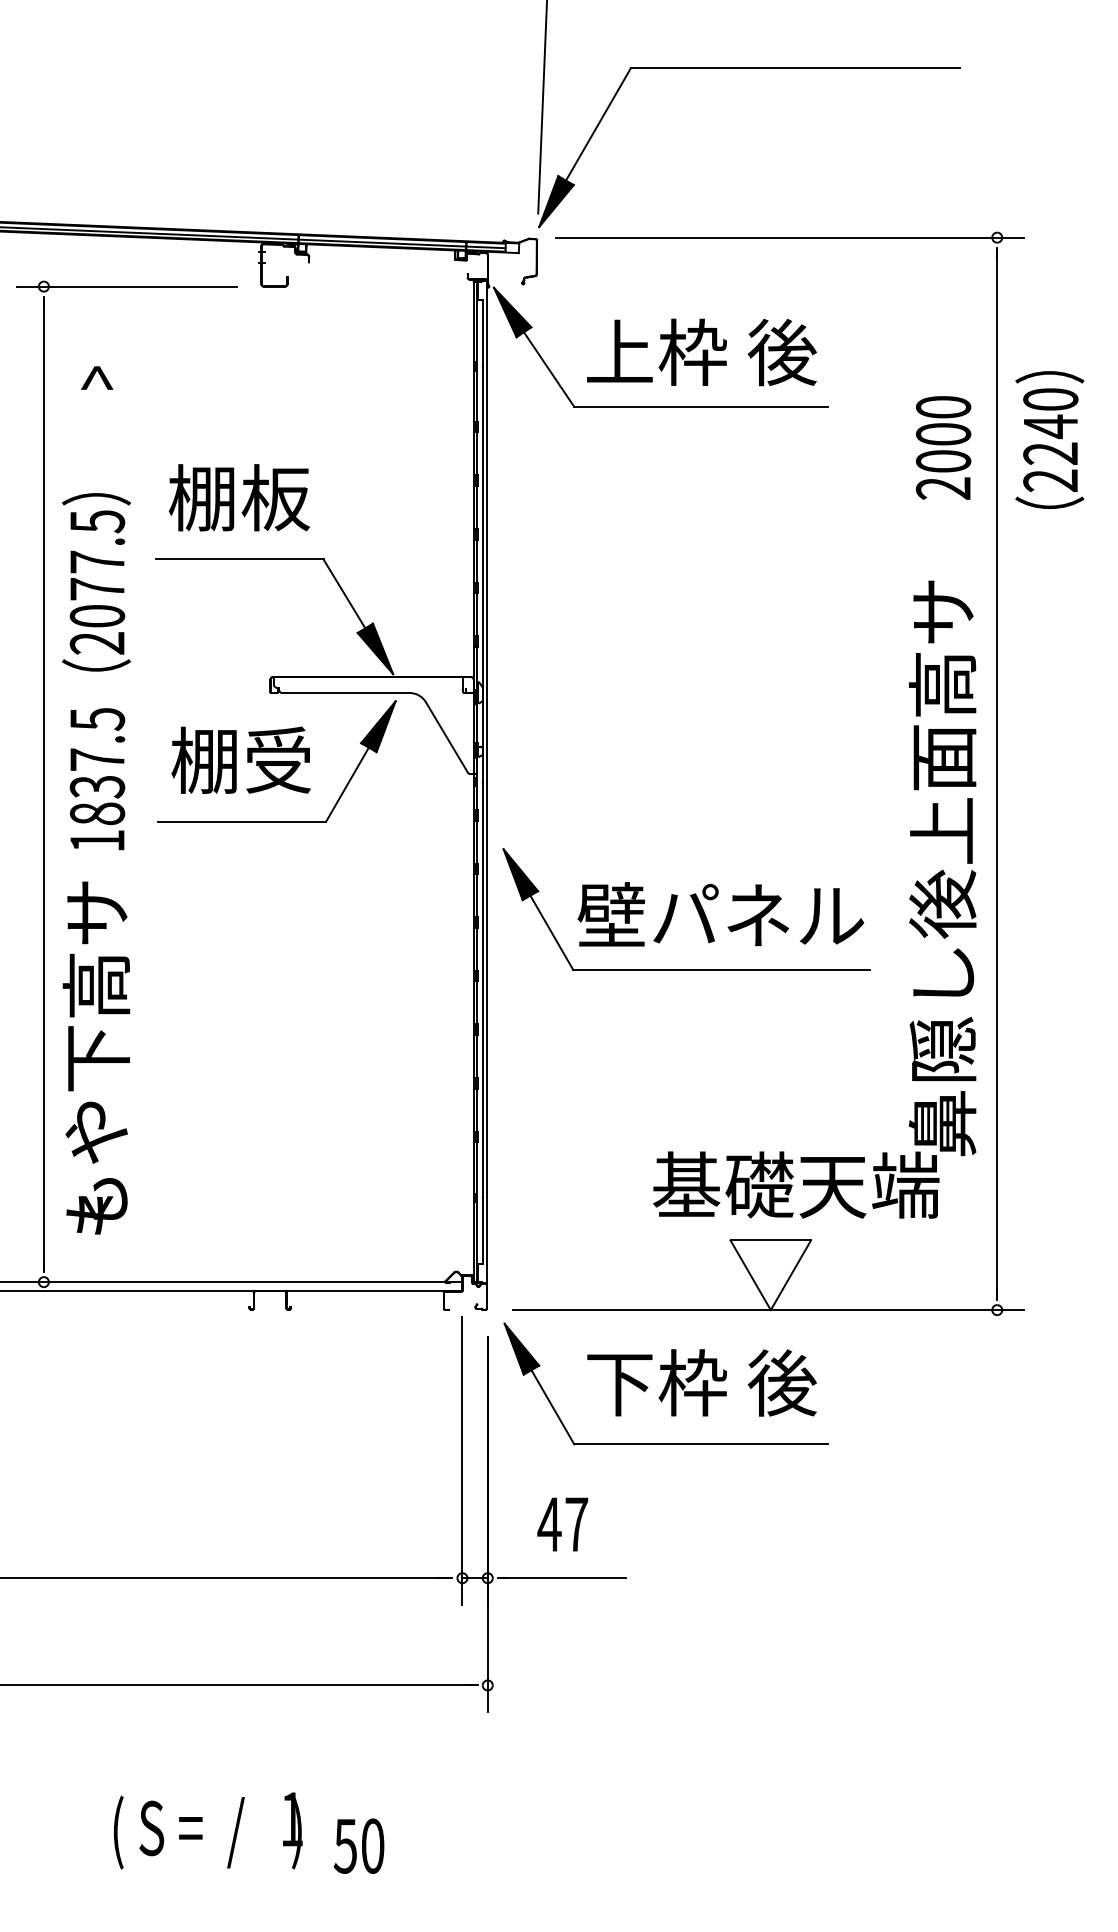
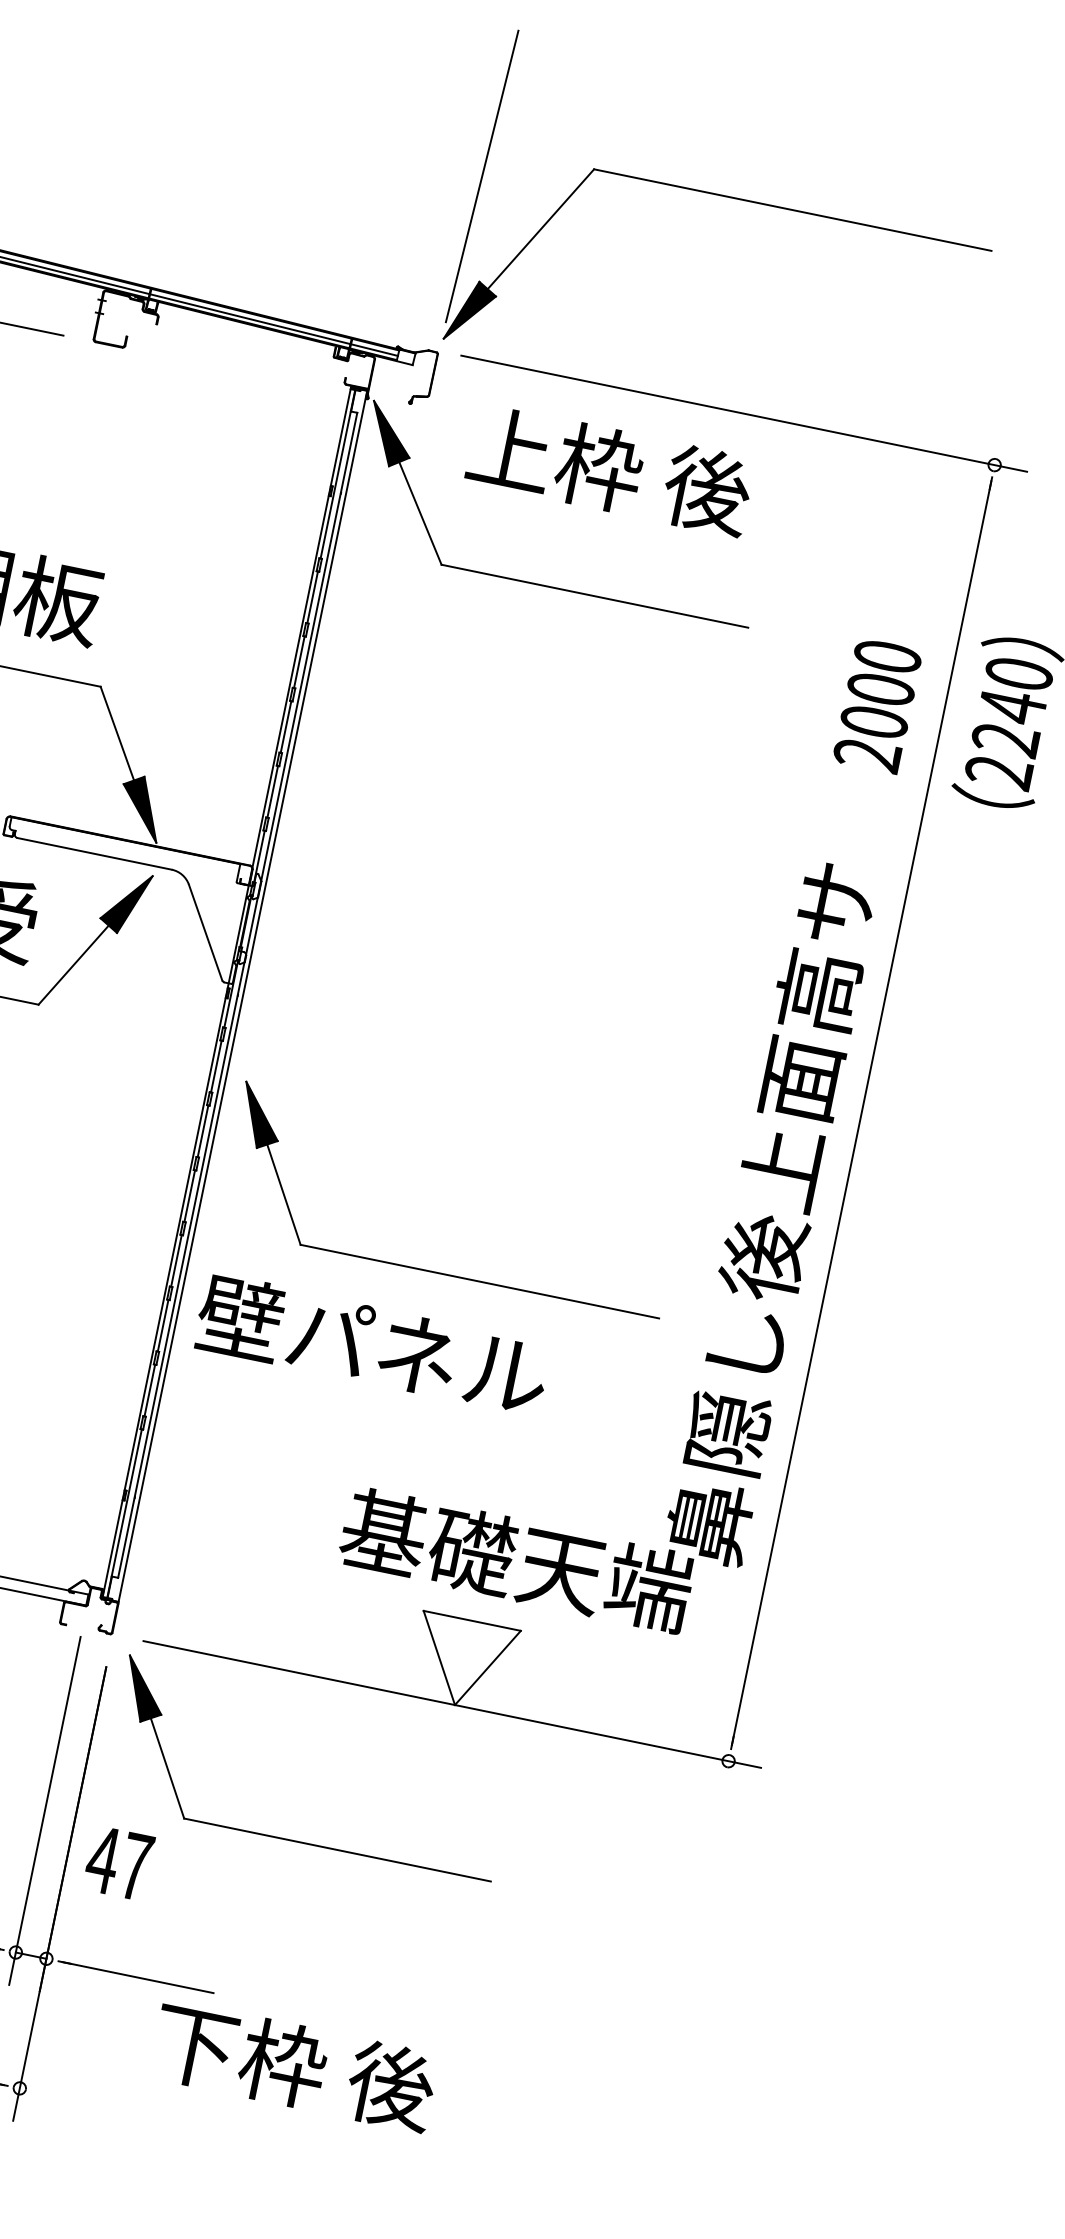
text: (701, 352) -> (609, 470), moved
text: (720, 914) -> (372, 1344), moved
text: (701, 1382) -> (293, 2065), moved
text: (562, 1524) -> (118, 1863), moved

